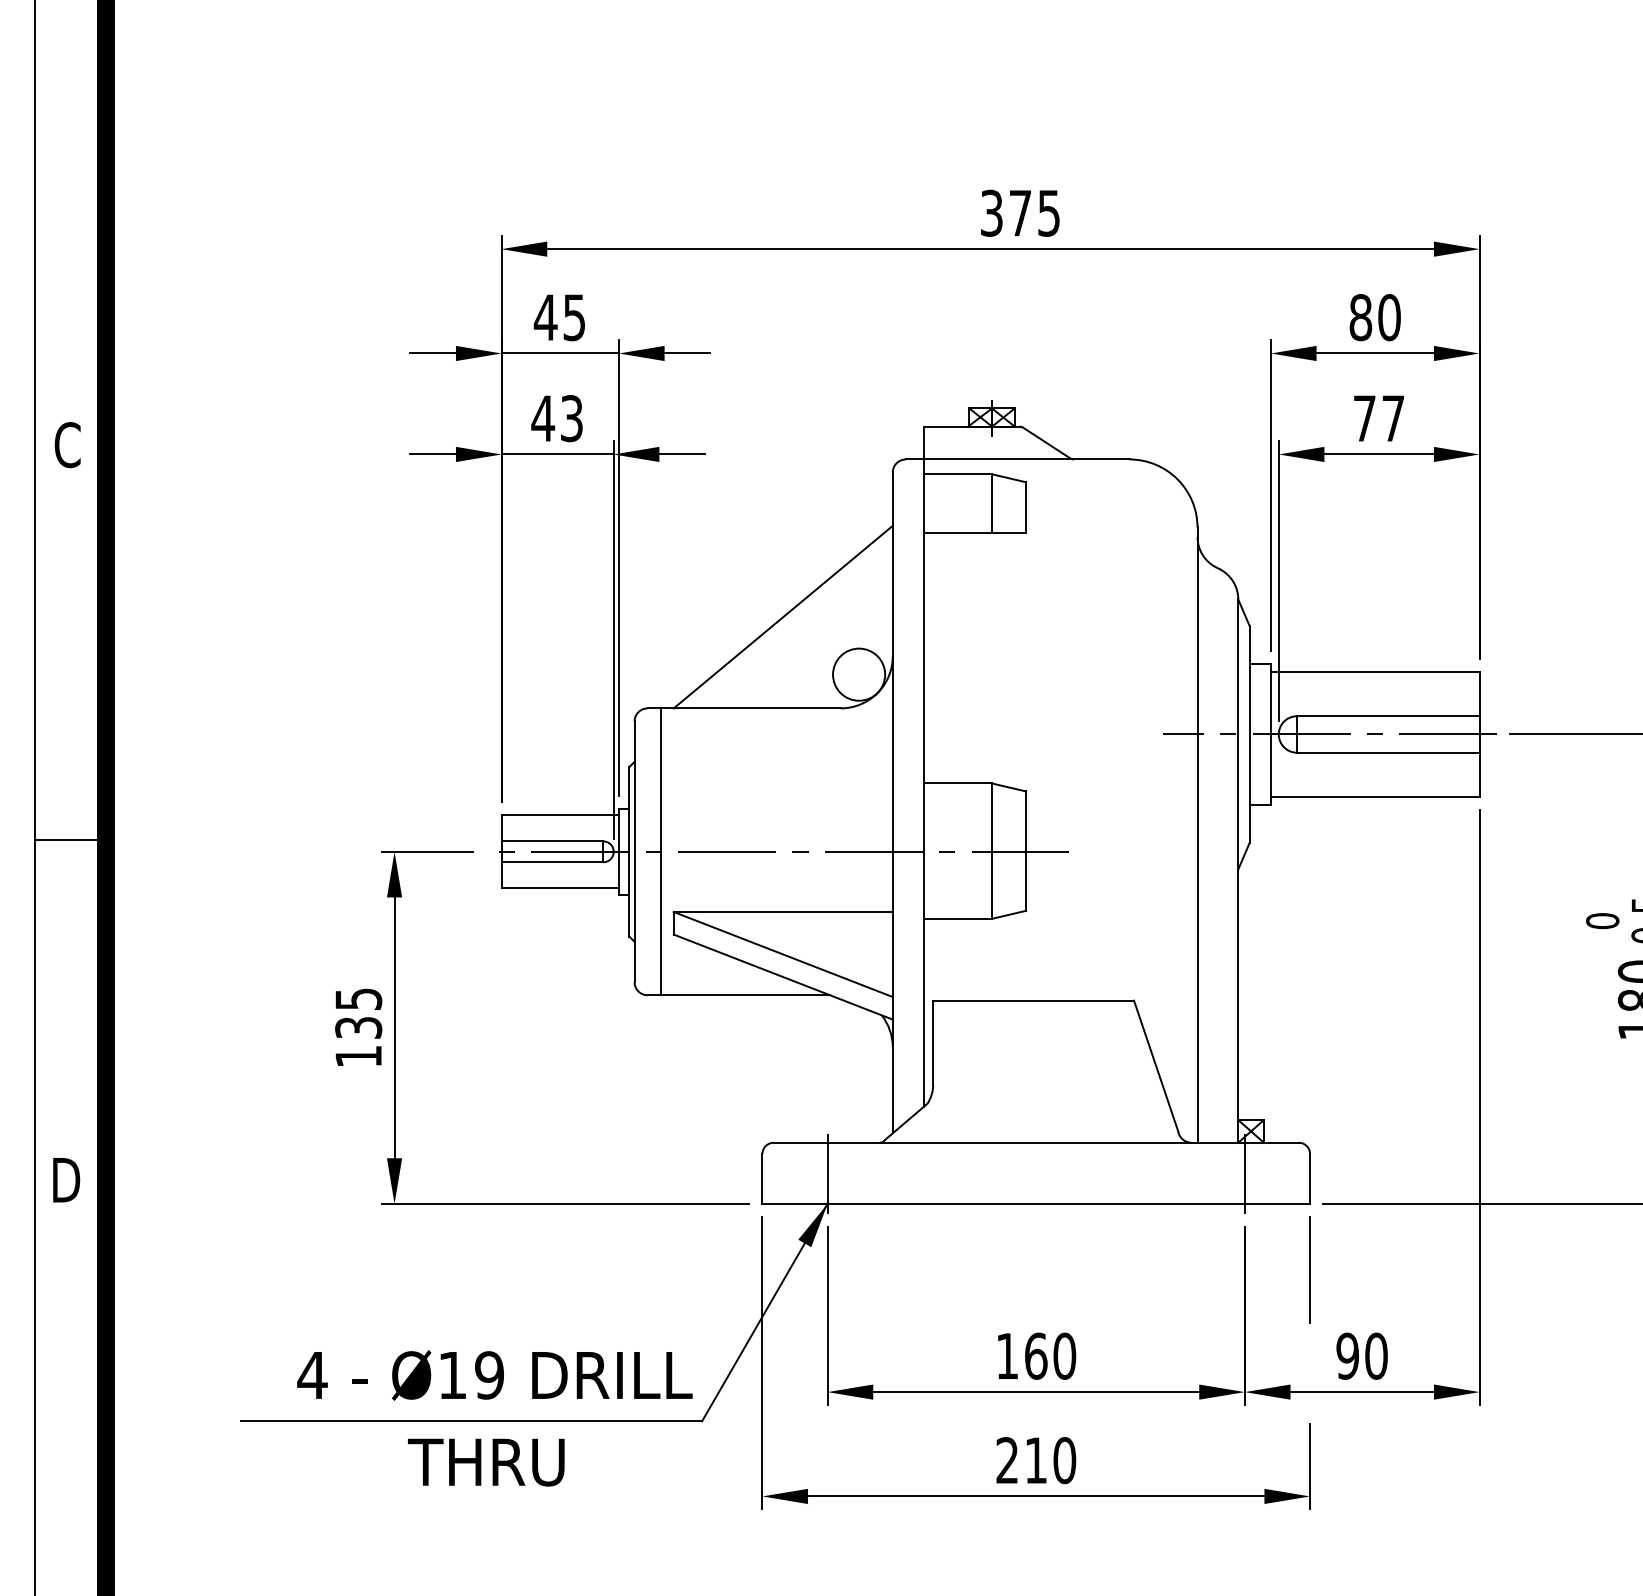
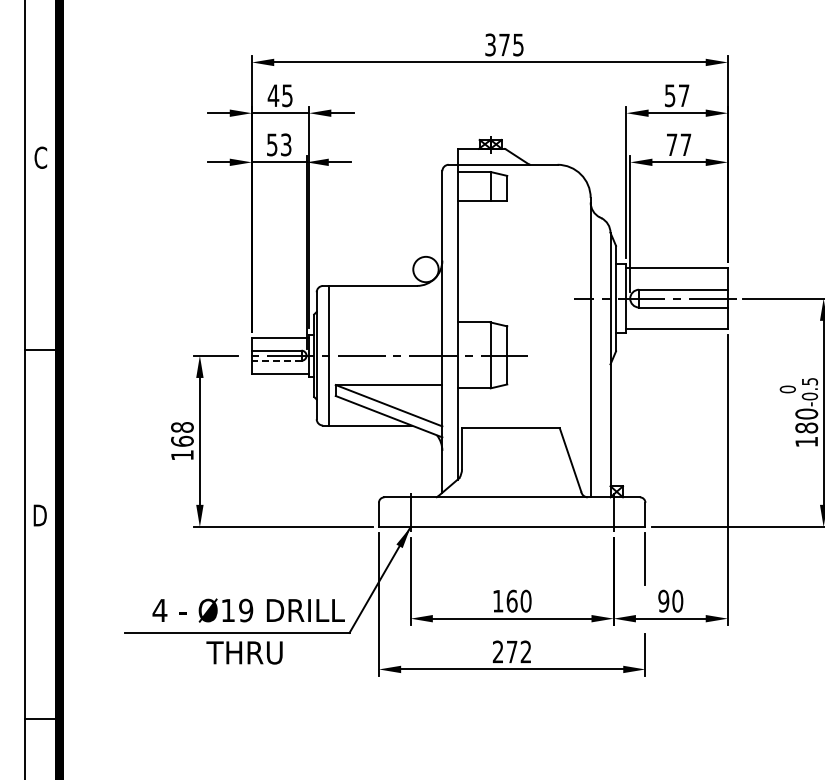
text: (1373, 317) -> (676, 95), 80 -> 57
text: (541, 417) -> (271, 144), 43 -> 53
line: (782, 617) -> (388, 241), removed
line: (551, 861) -> (276, 360), solid -> dashed
text: (358, 1013) -> (182, 434), 135 -> 168
text: (1051, 1459) -> (519, 651), 210 -> 272

